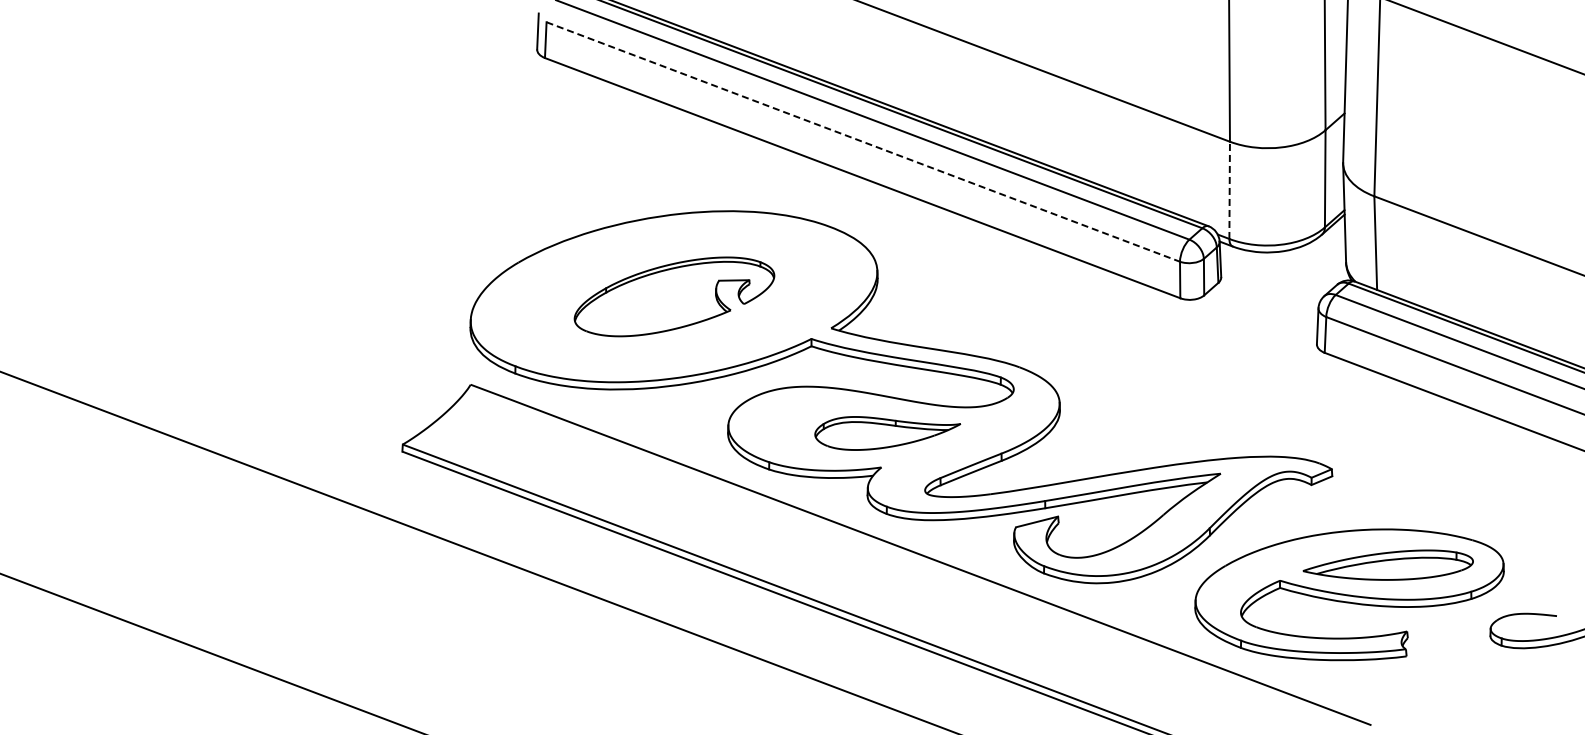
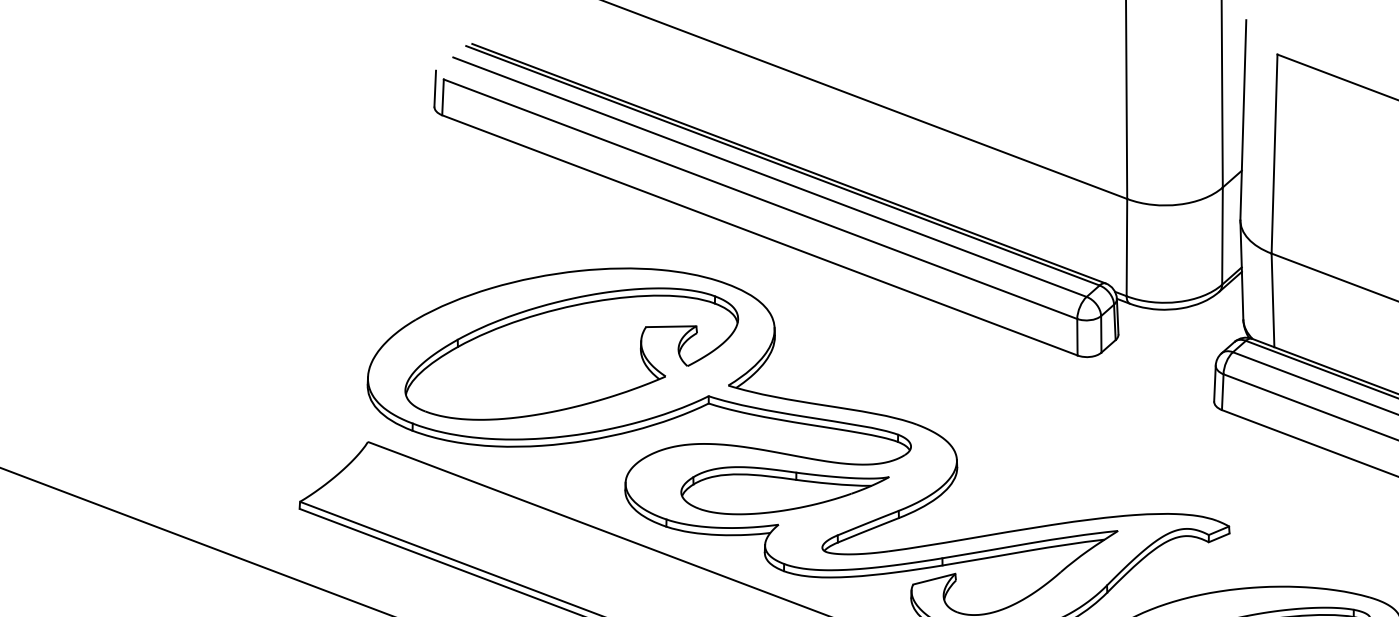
line: (863, 142) -> (760, 199), dashed -> solid
line: (1229, 190) -> (1126, 247), dashed -> solid
part: (674, 296) -> (571, 353), size x1.67
part: (887, 433) -> (784, 490), size x1.43

